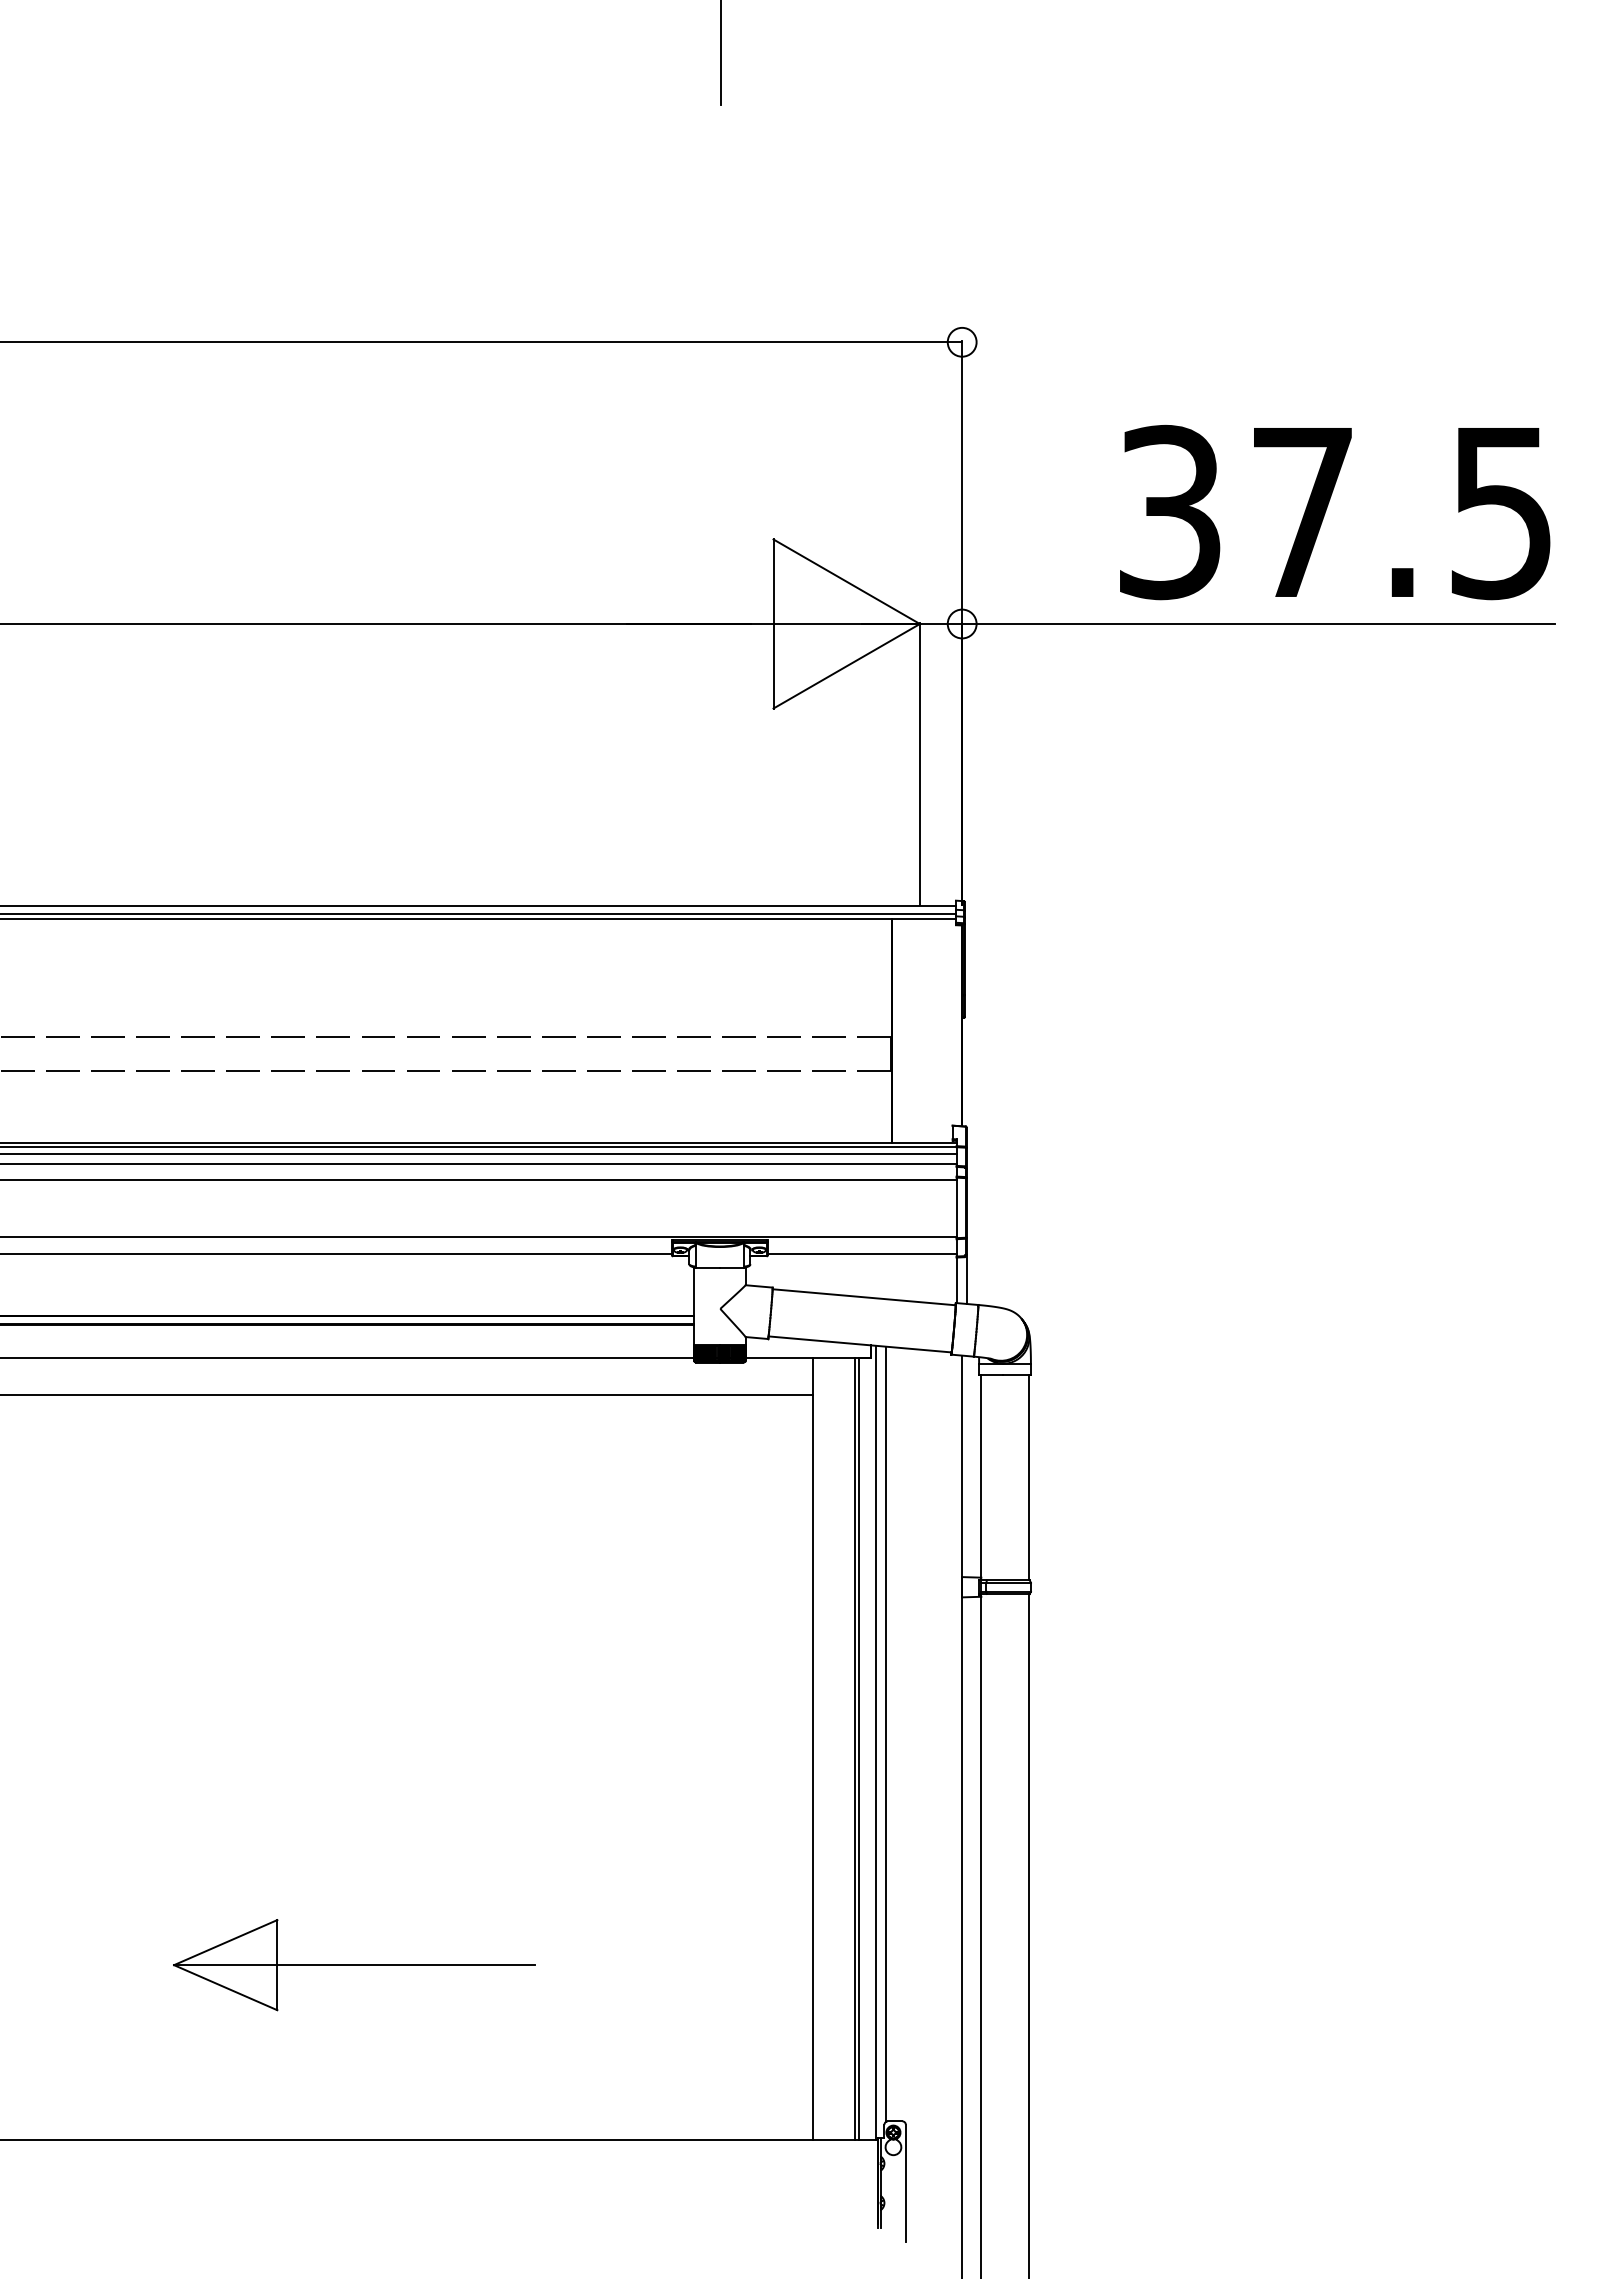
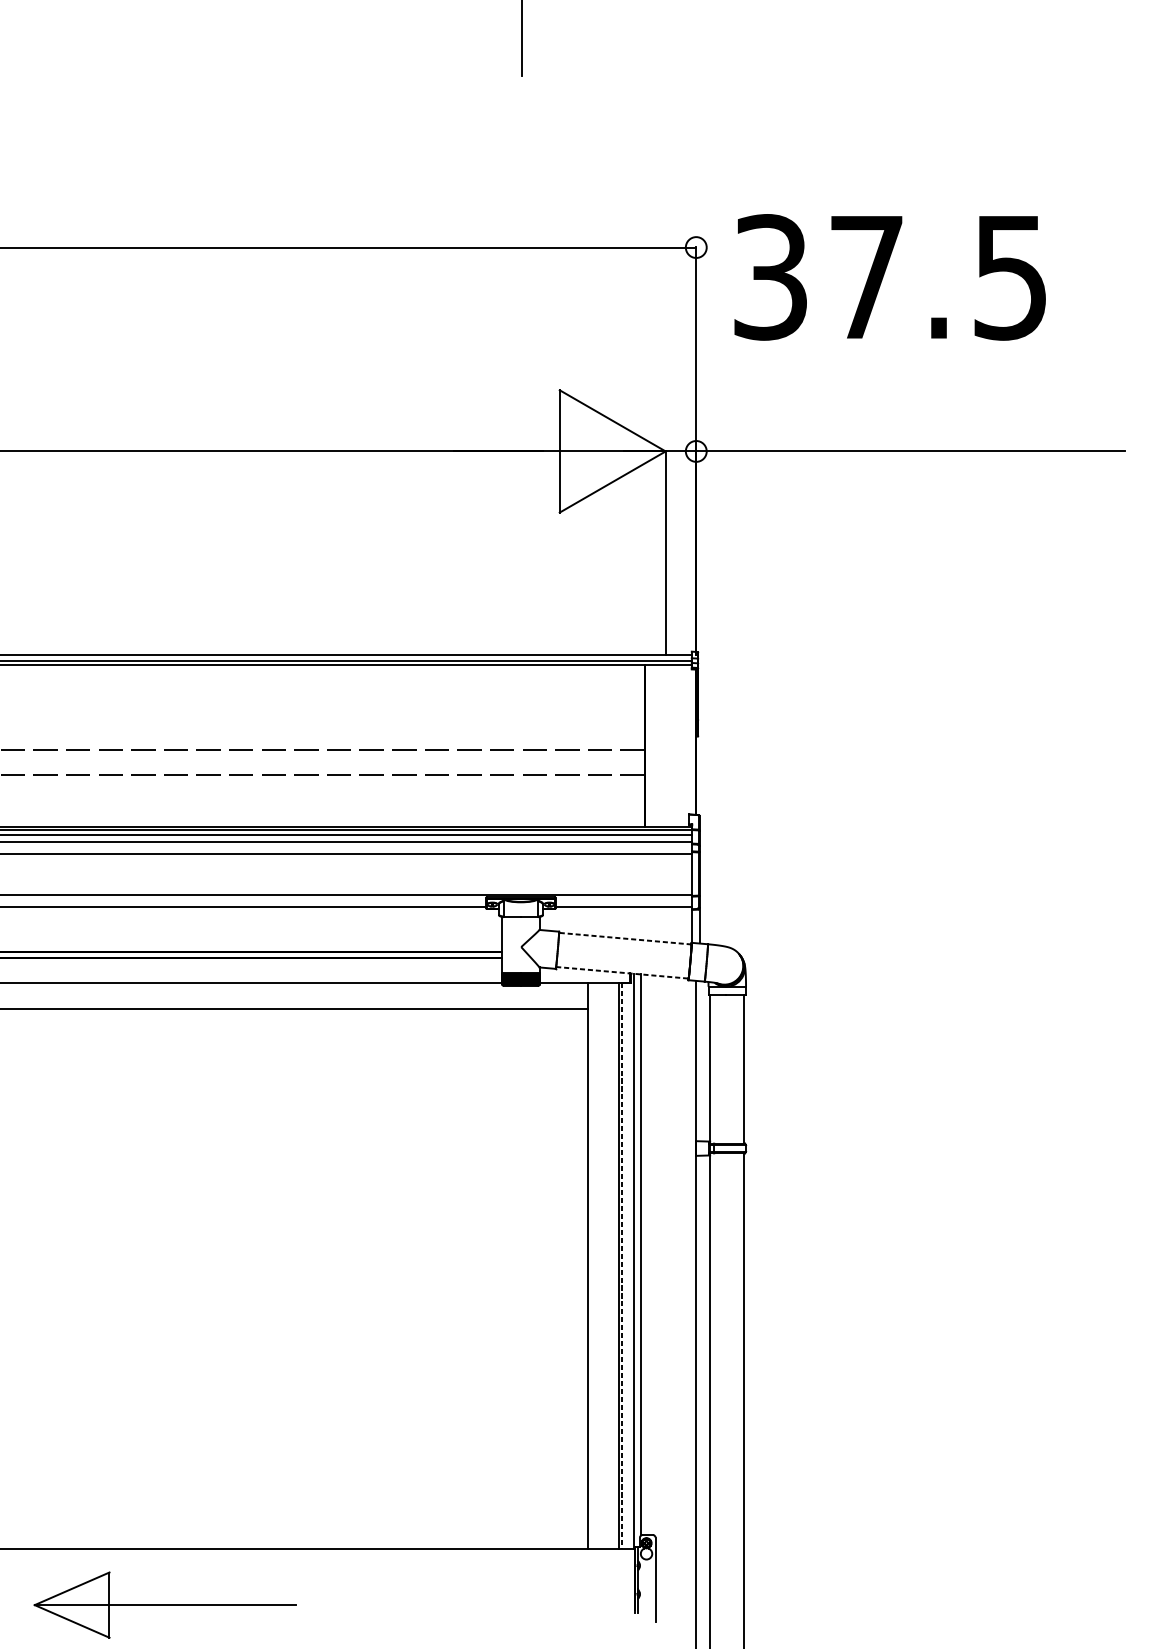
text: (1335, 512) -> (890, 277), moved
line: (864, 1297) -> (625, 938), solid -> dashed
line: (860, 1344) -> (622, 972), solid -> dashed
line: (859, 1749) -> (621, 1265), solid -> dashed
part: (354, 1965) -> (165, 1605), moved

